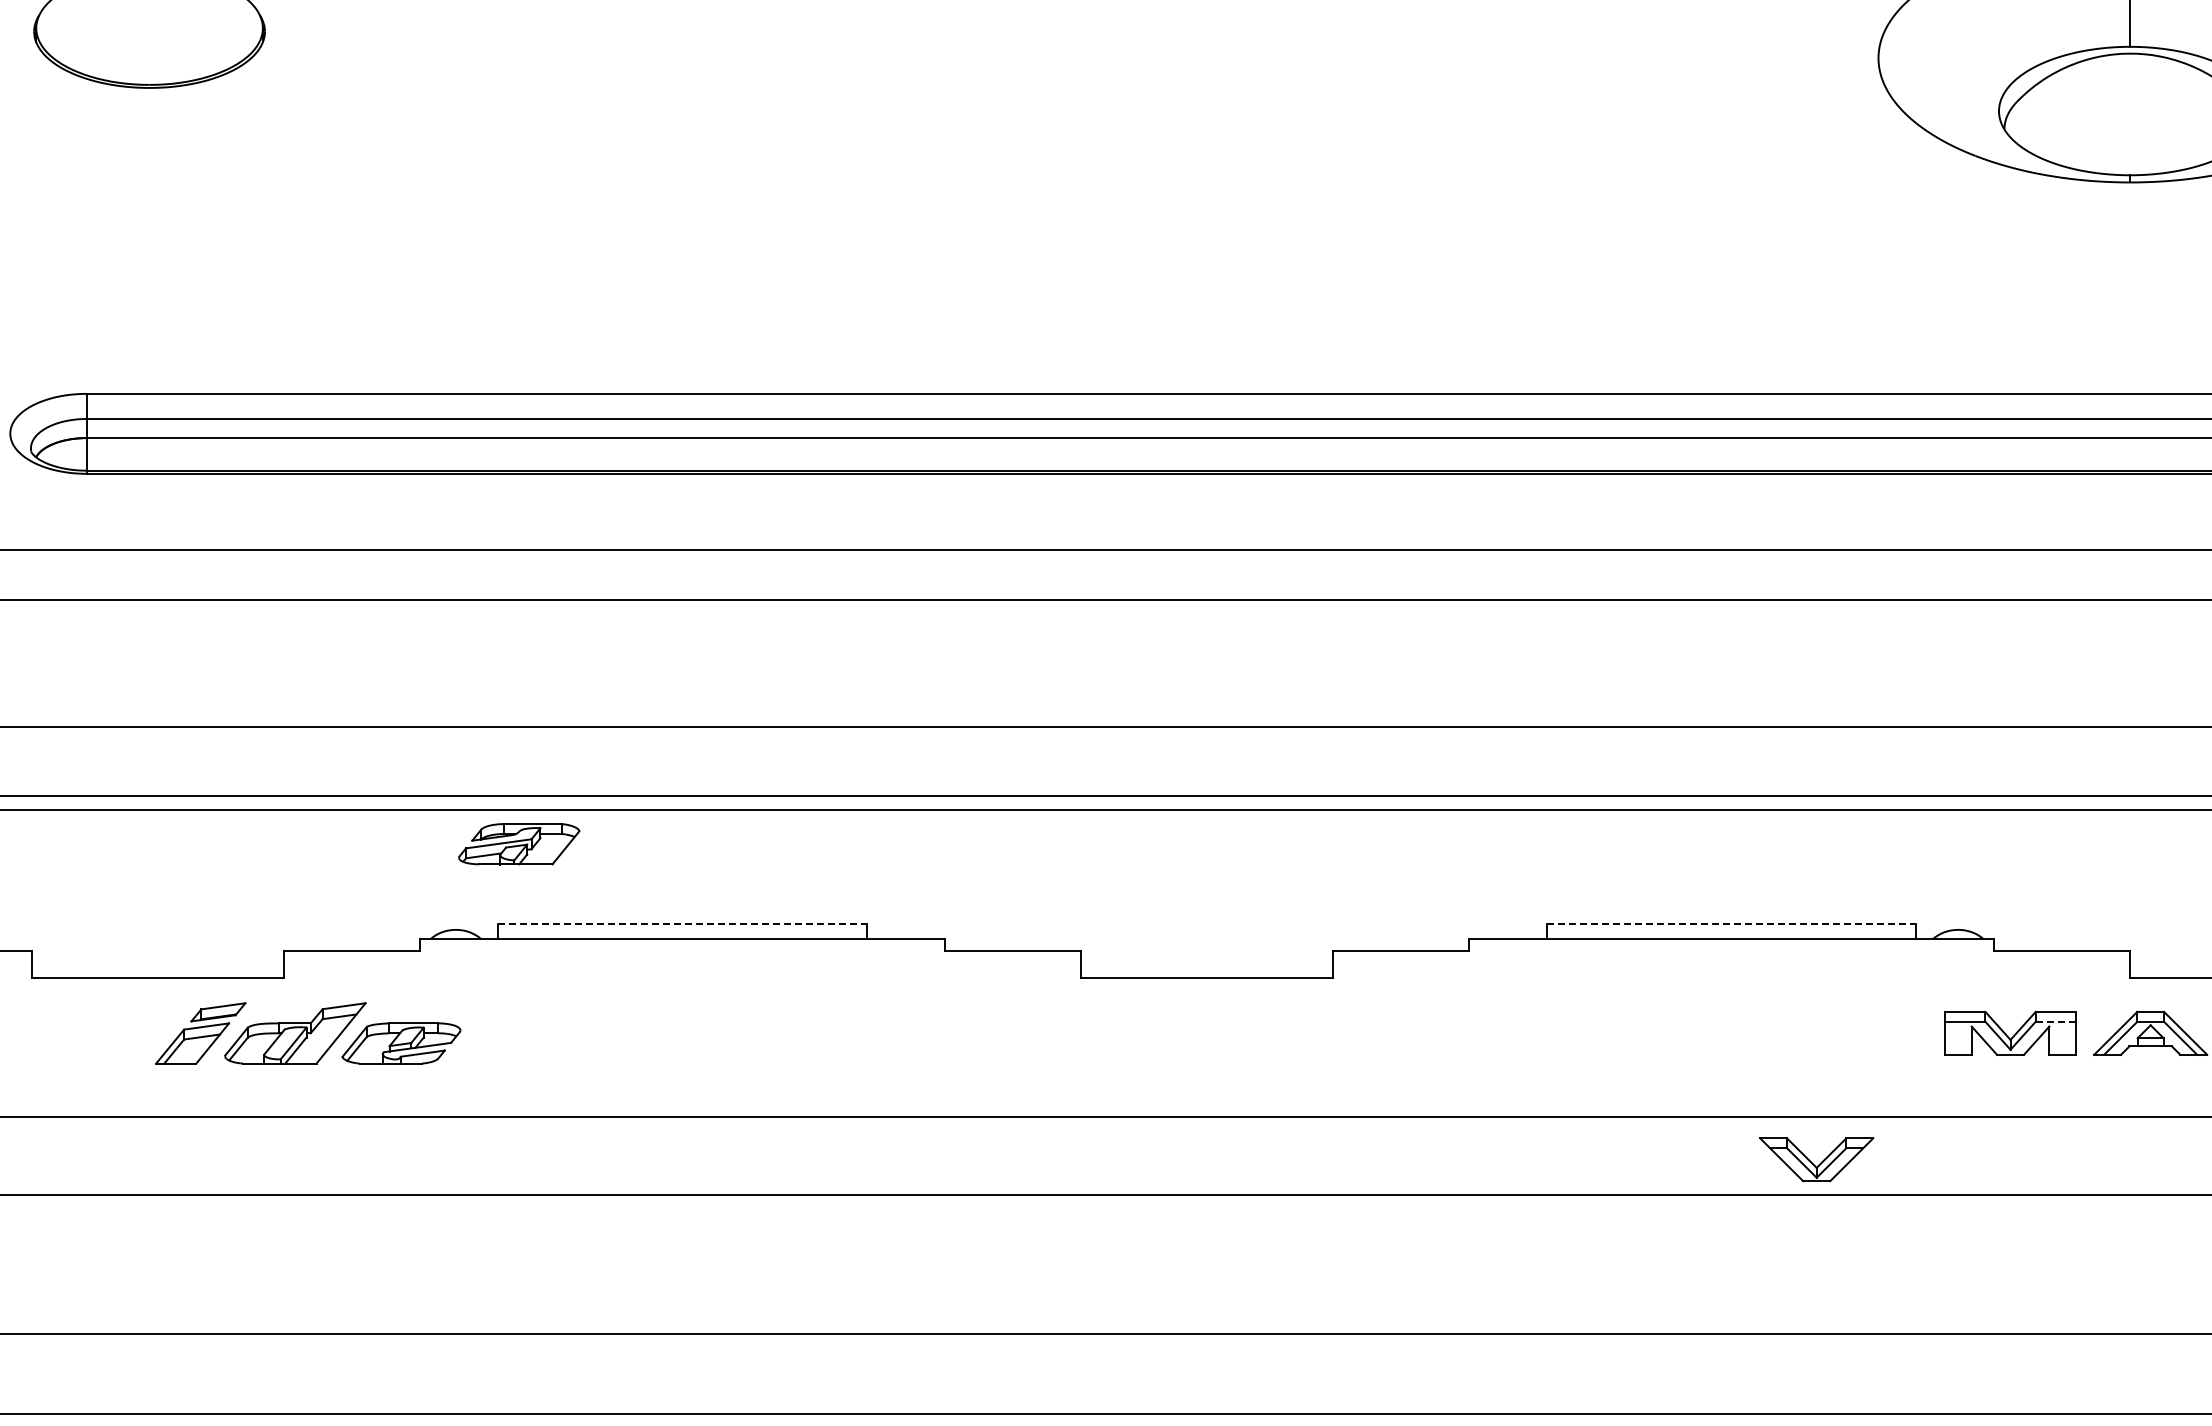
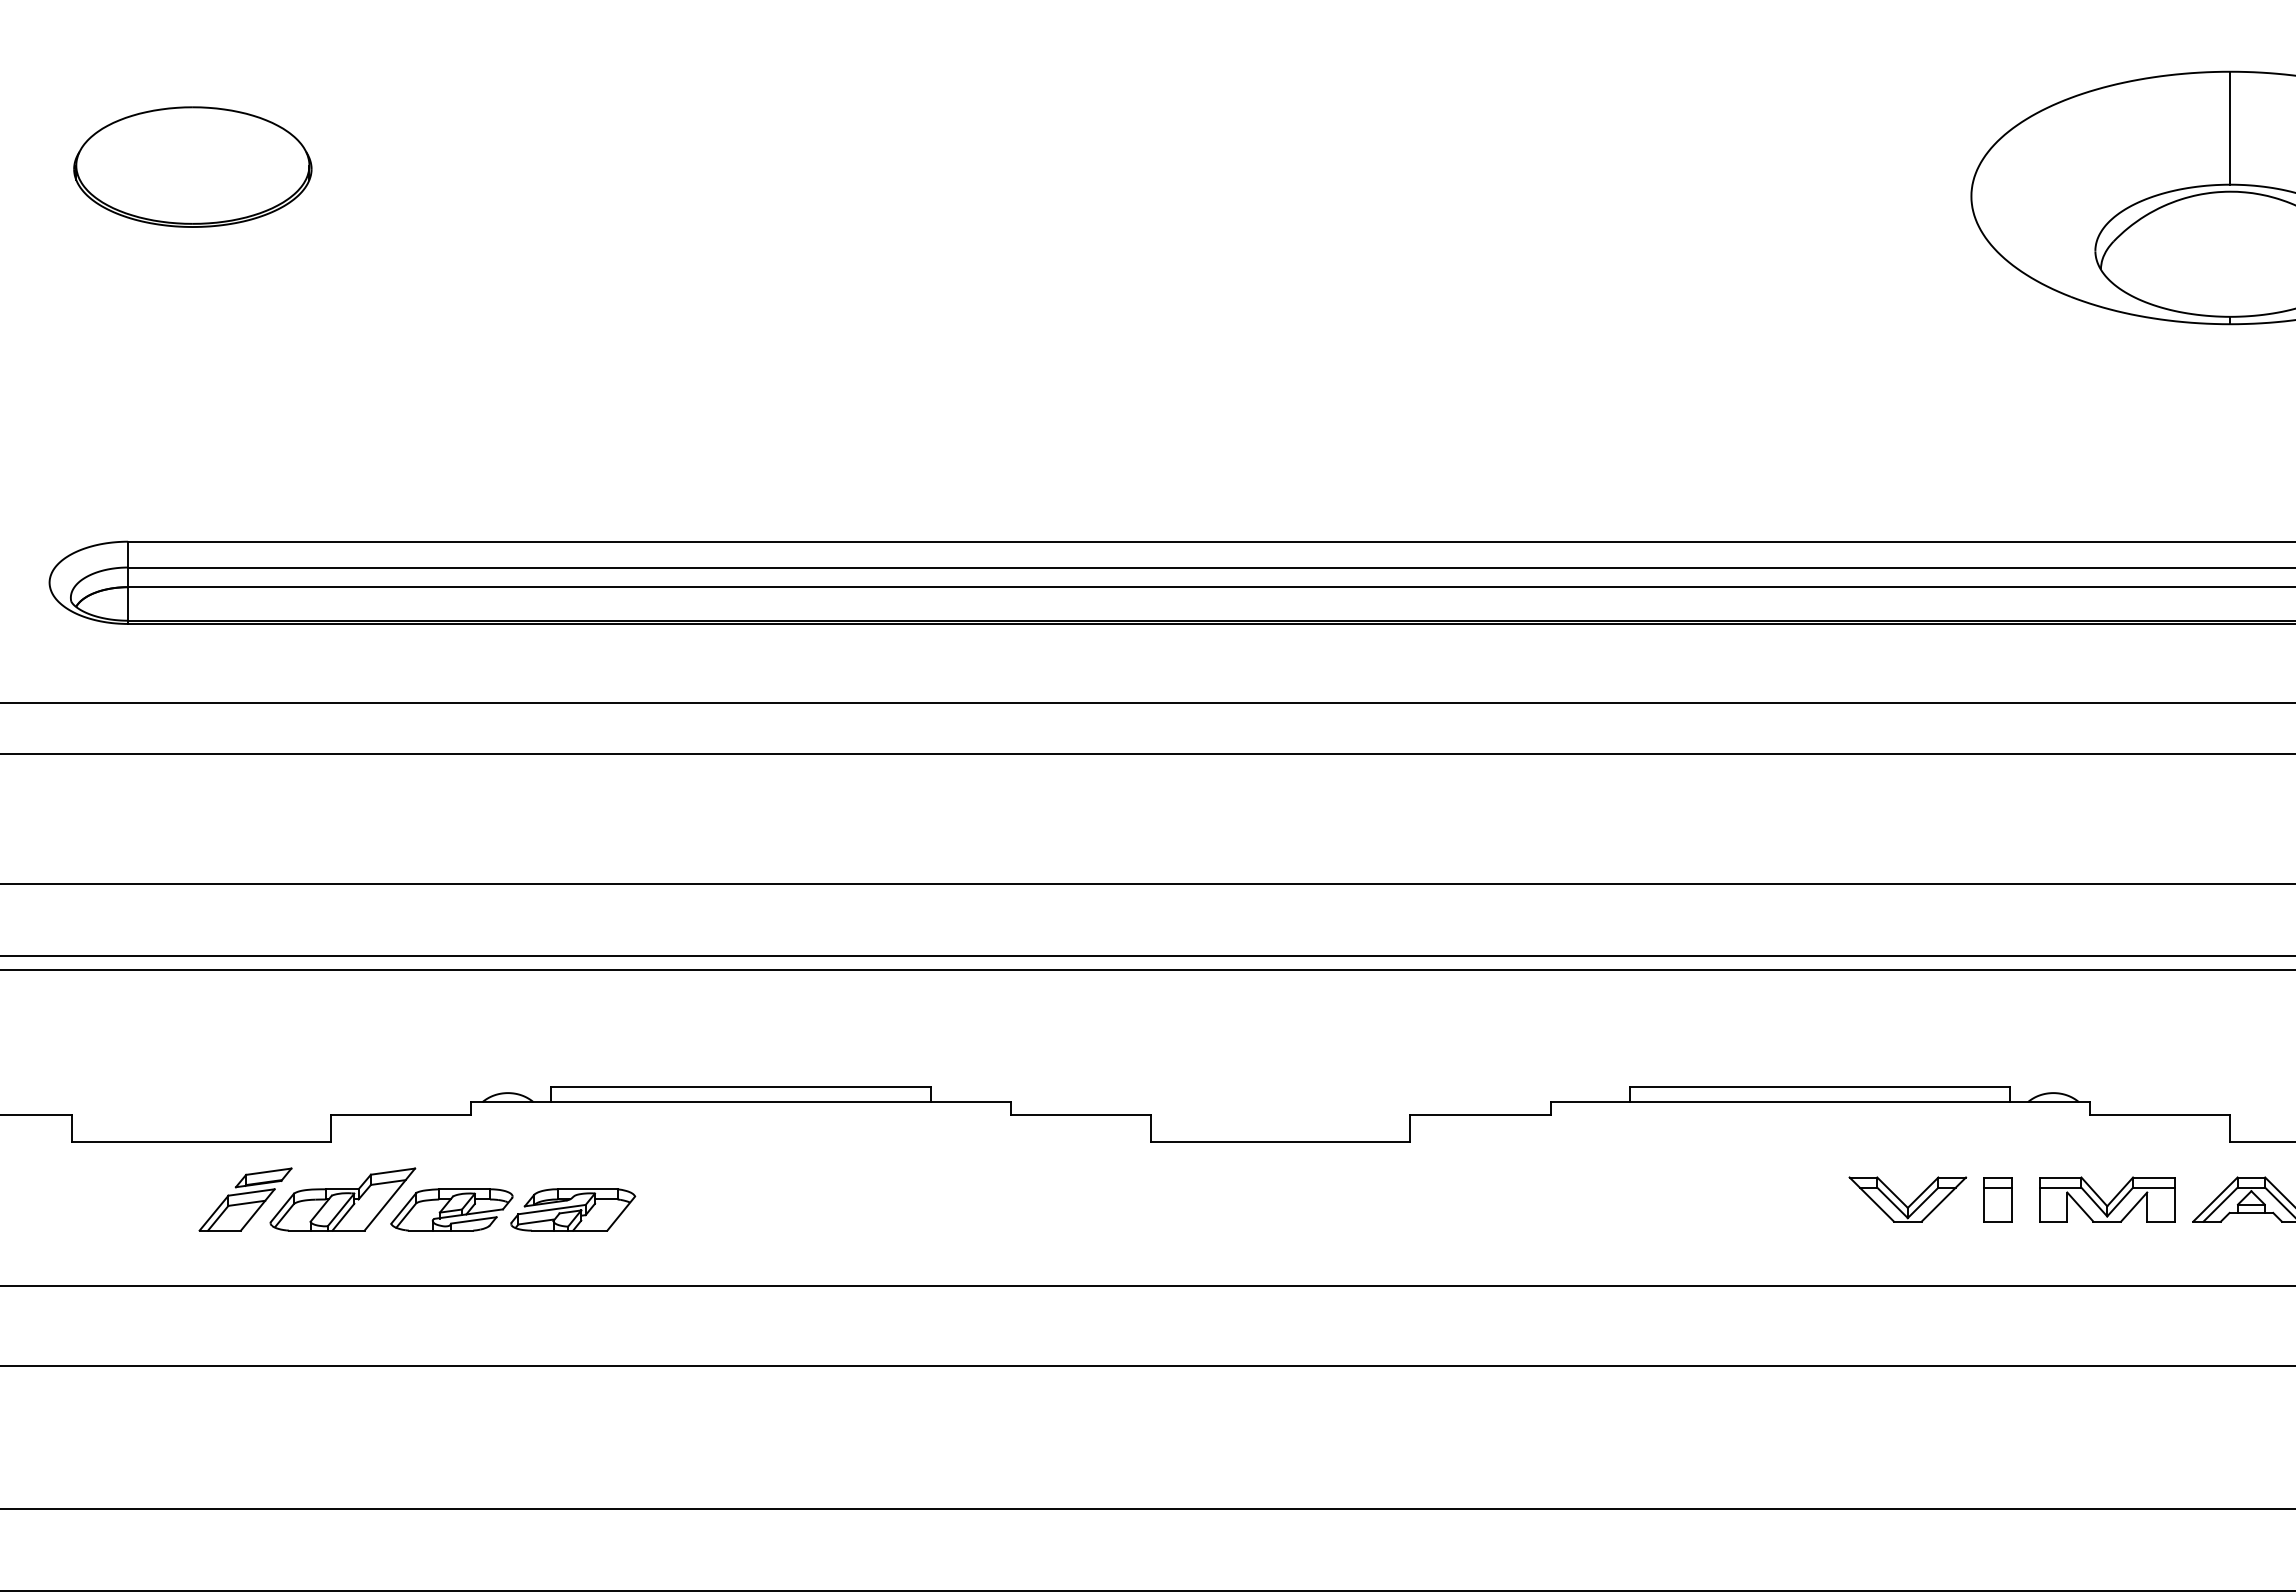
part: (519, 843) -> (573, 1209), moved
line: (682, 924) -> (741, 1087), dashed -> solid
line: (1731, 924) -> (1820, 1087), dashed -> solid
line: (2055, 1021) -> (2153, 1187), dashed -> solid
part: (1903, 1033) -> (1997, 1199), added
part: (1816, 1159) -> (1907, 1199), moved

